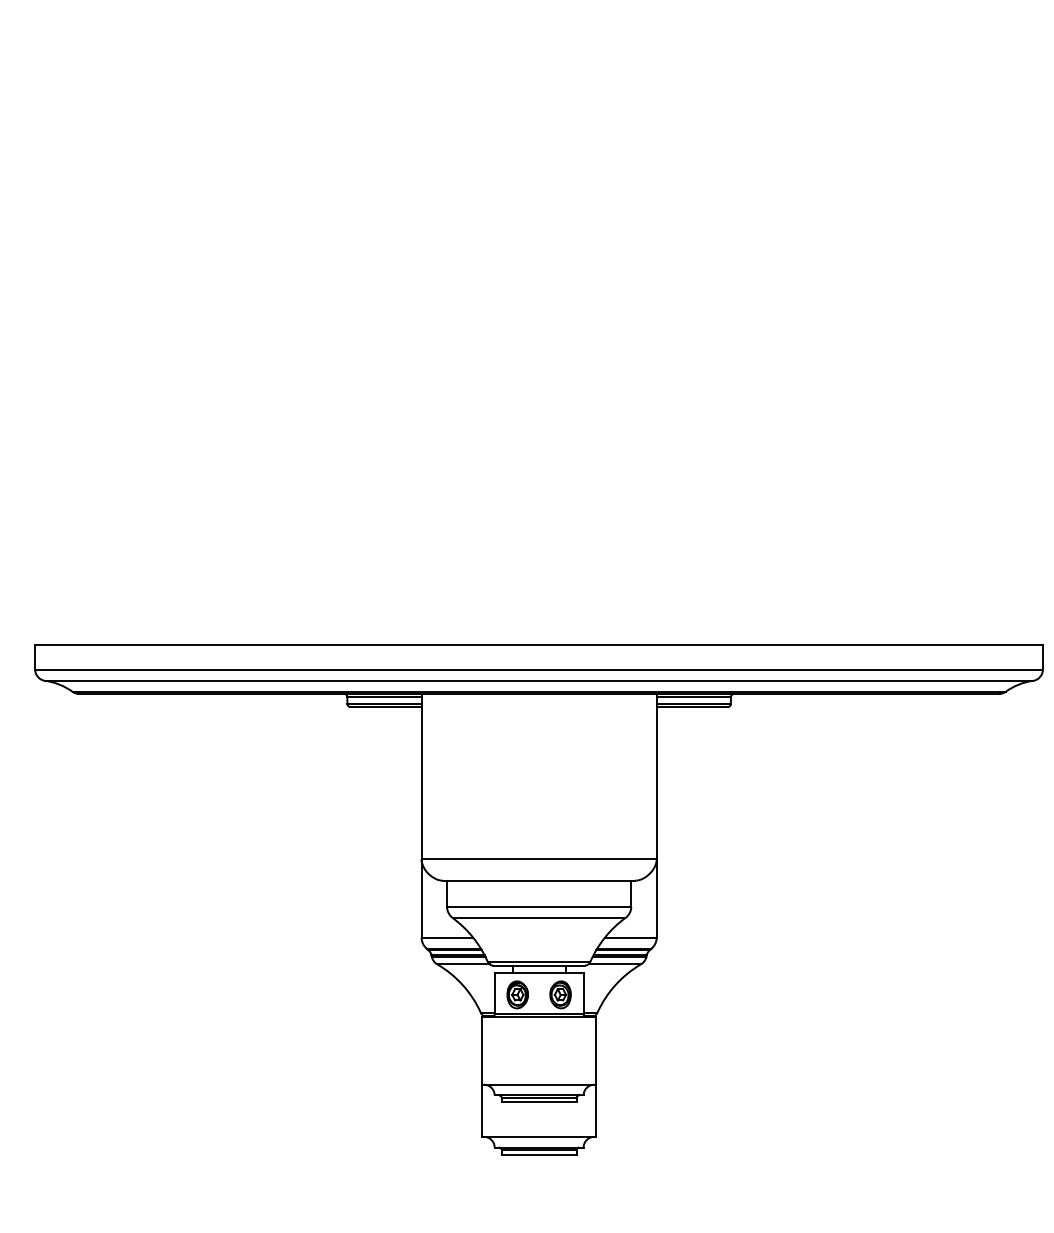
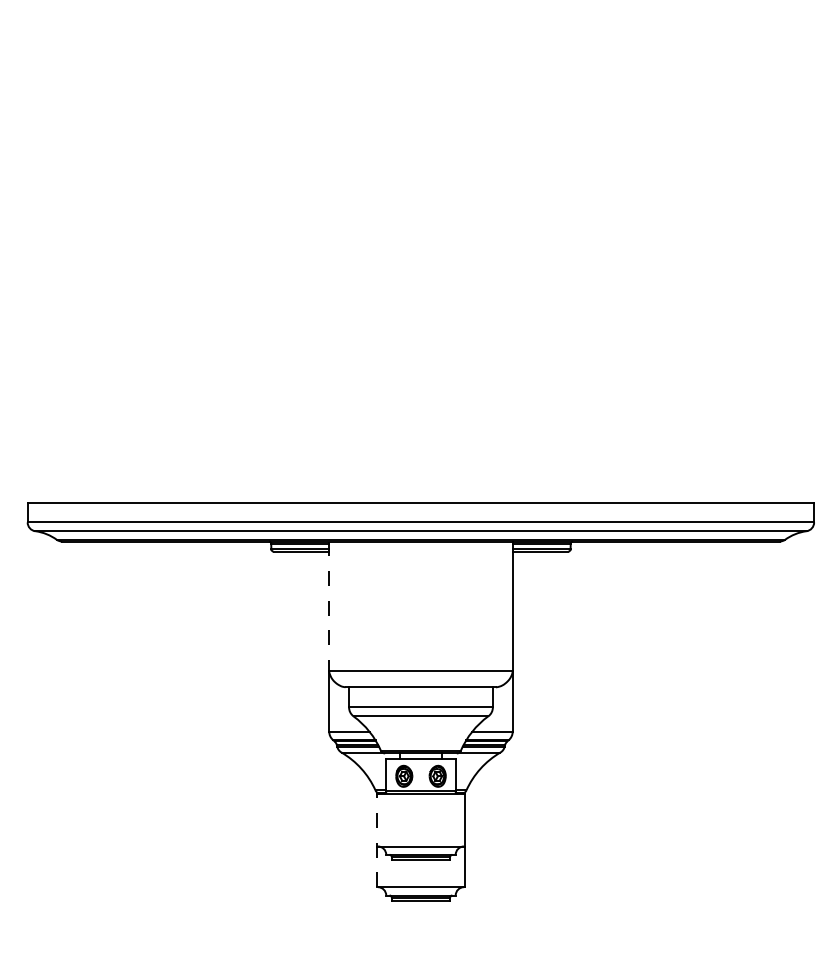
line: (421, 777) -> (329, 606), solid -> dashed
line: (482, 1077) -> (376, 840), solid -> dashed

